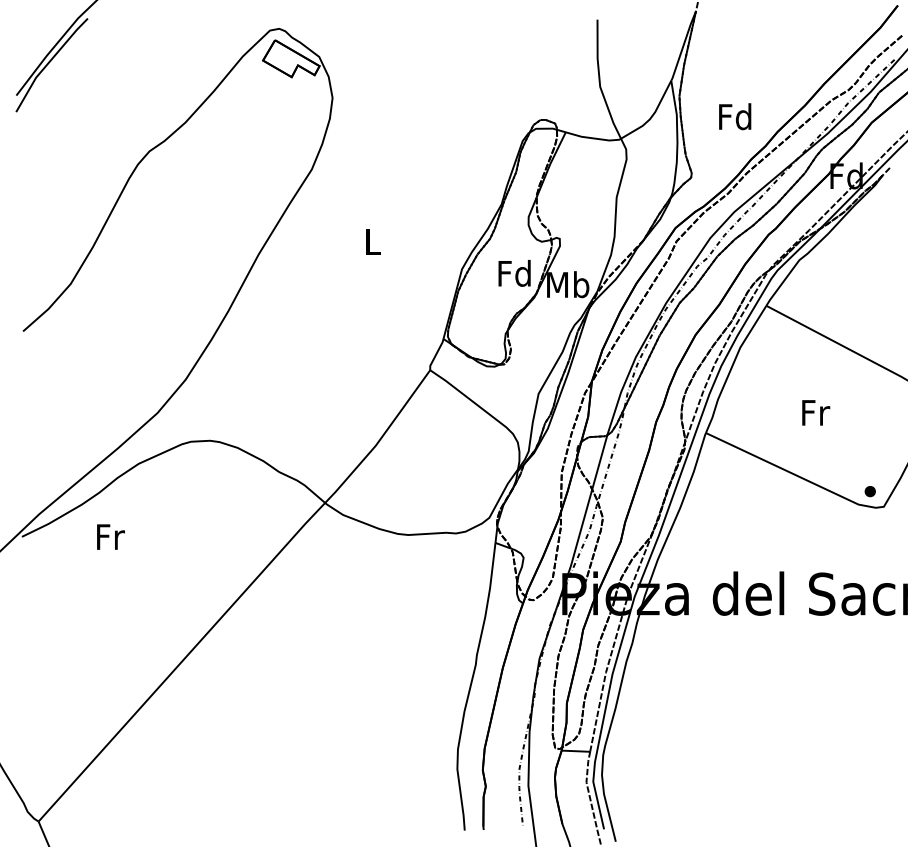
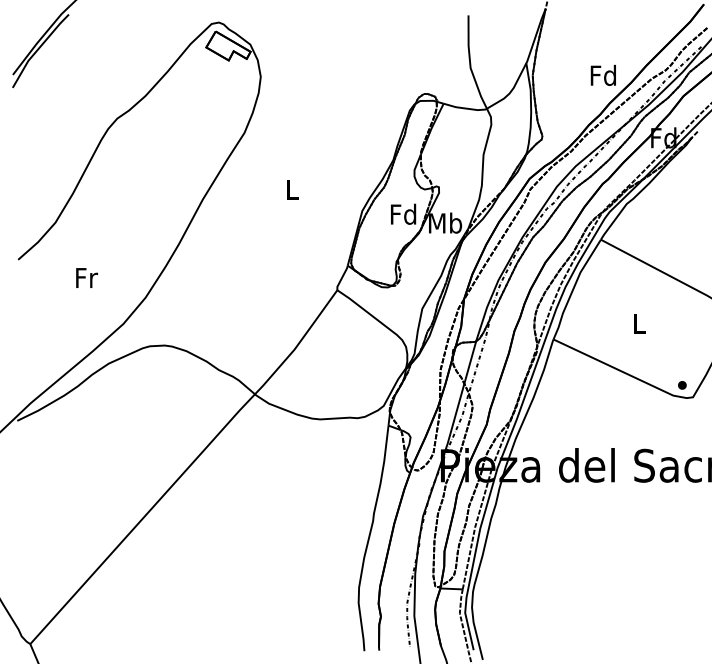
text: (733, 115) -> (602, 74), moved
text: (815, 412) -> (639, 323), Fr -> L
text: (110, 536) -> (86, 277), moved

